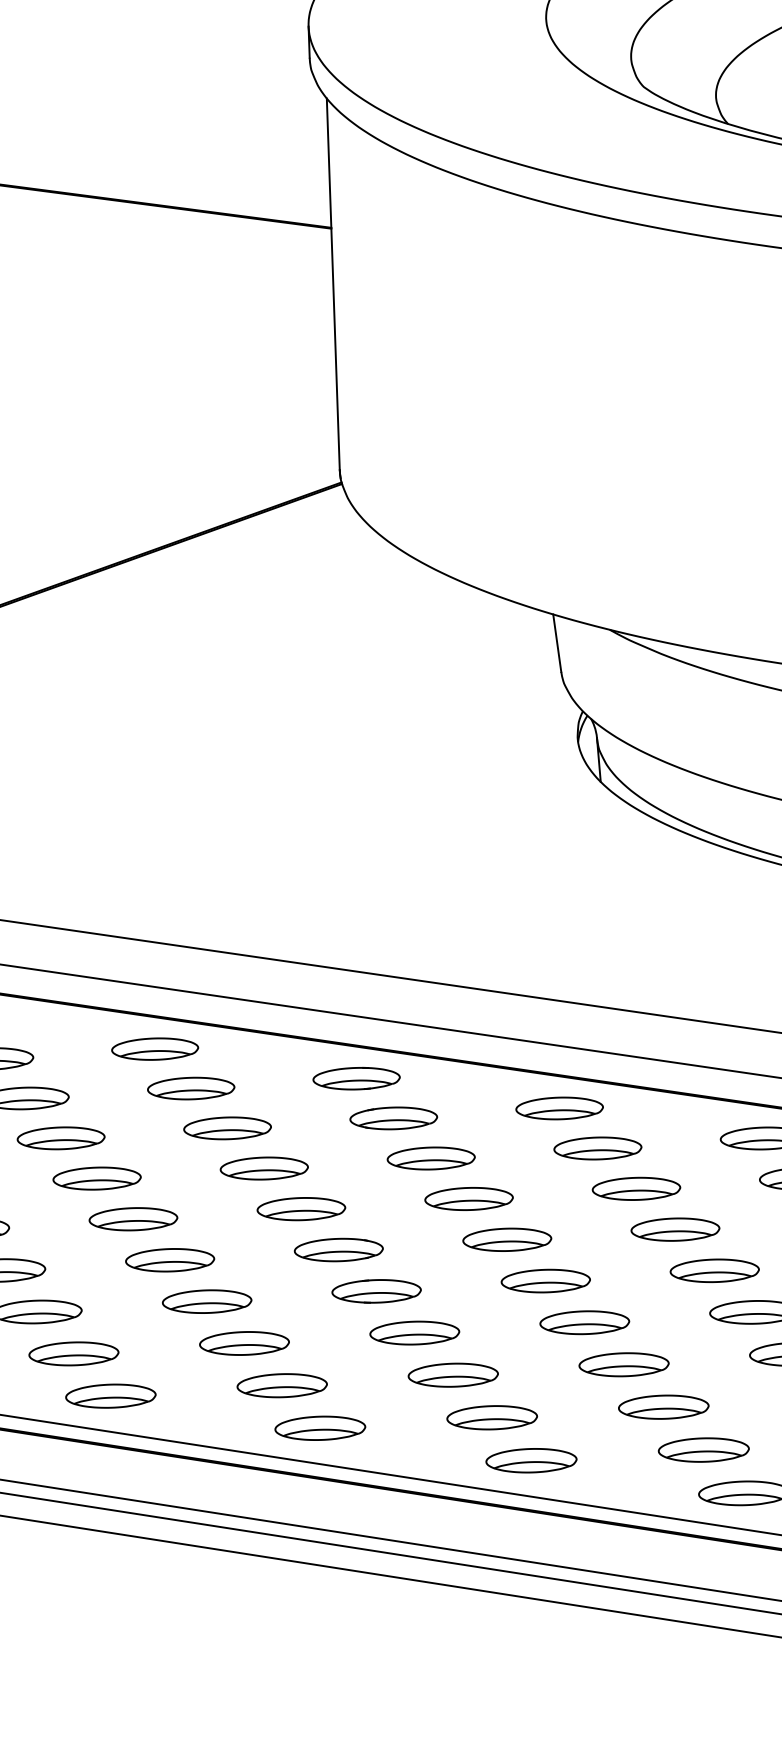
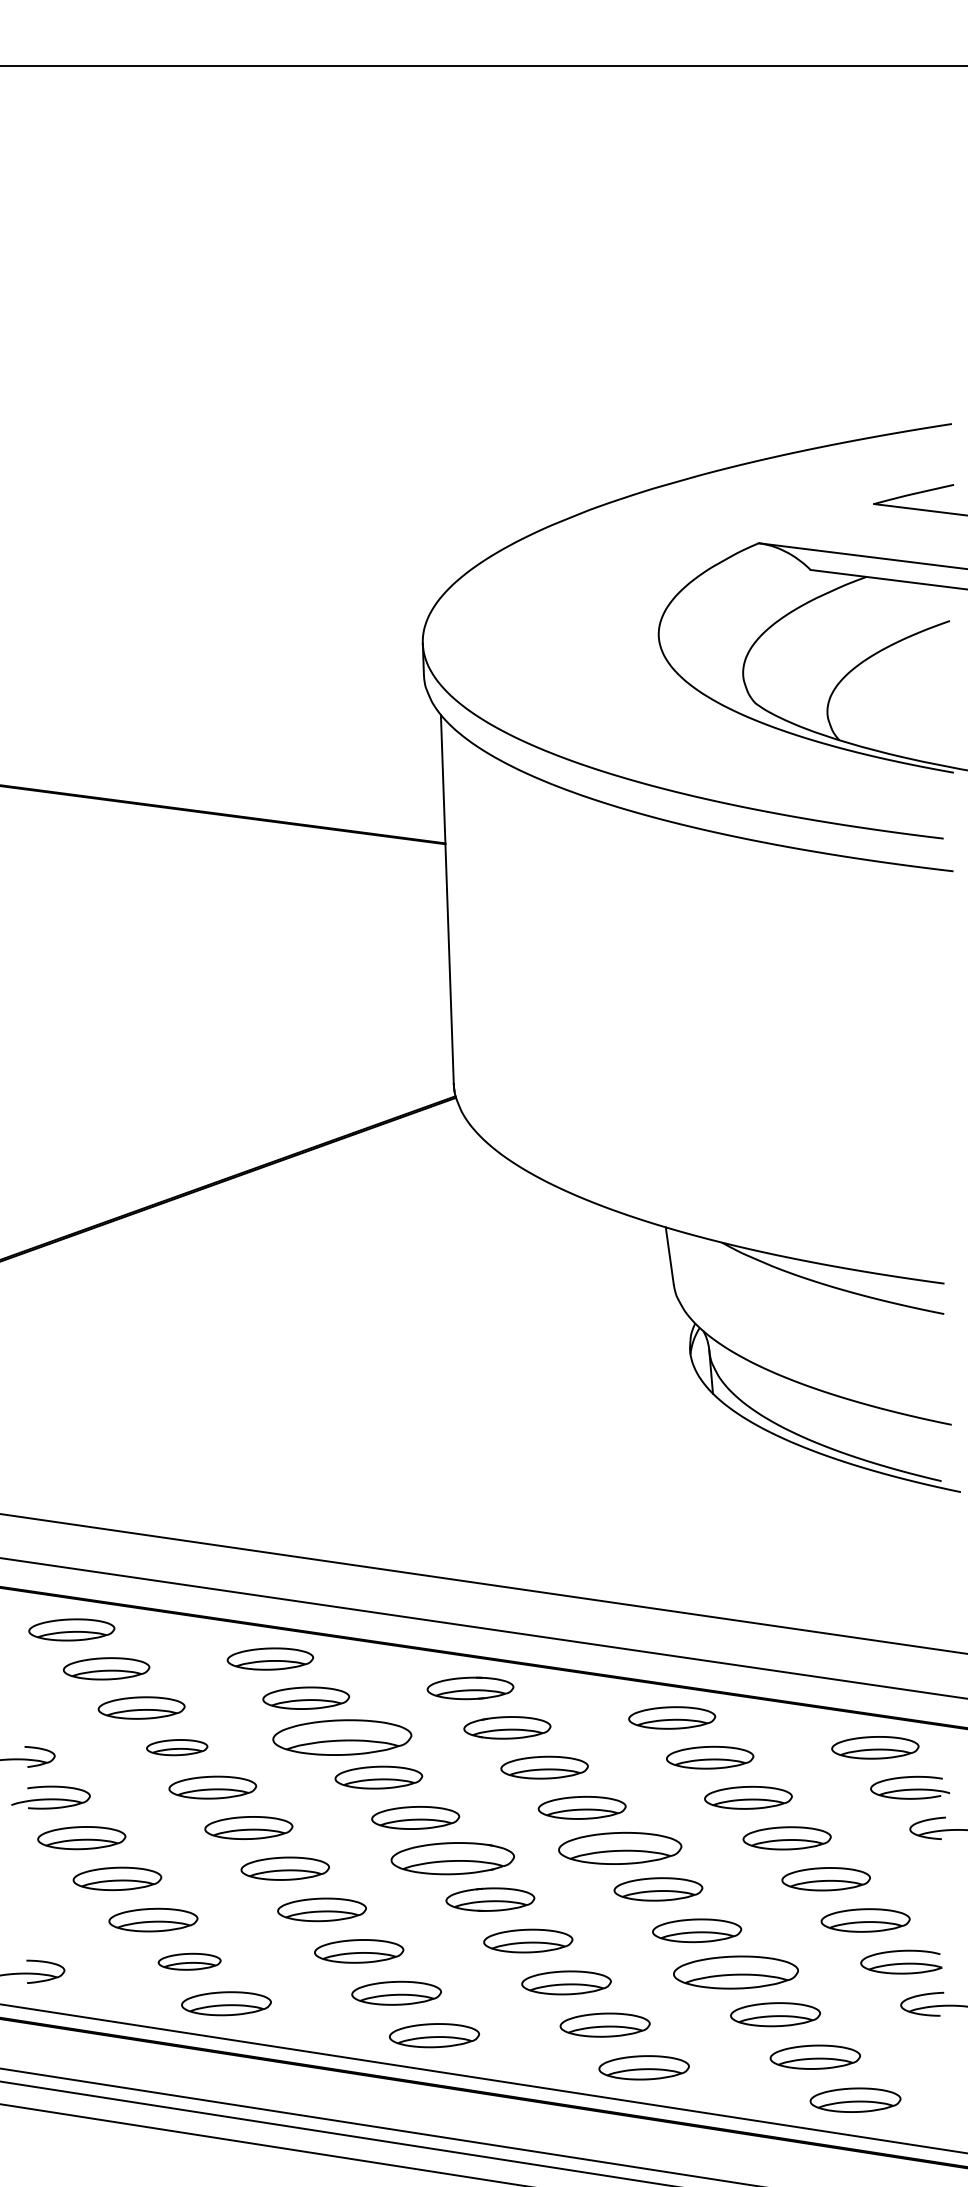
part: (227, 1128) -> (342, 1737), size x1.6
part: (61, 1138) -> (177, 1747), size x0.7
part: (506, 1239) -> (619, 1848), size x1.4
part: (338, 1249) -> (452, 1858), size x1.4
part: (73, 1353) -> (189, 1961), size x0.7
part: (624, 1364) -> (736, 1972), size x1.4

